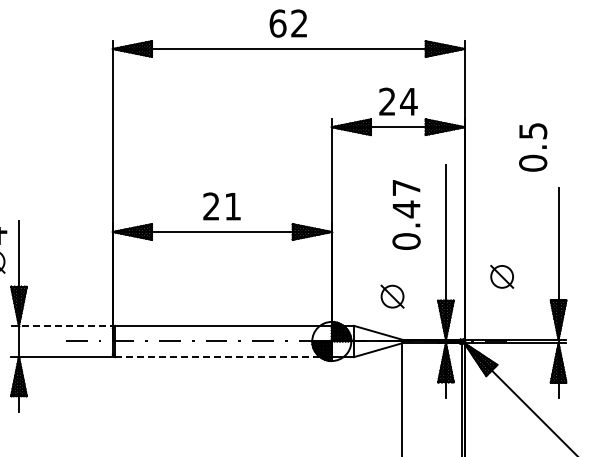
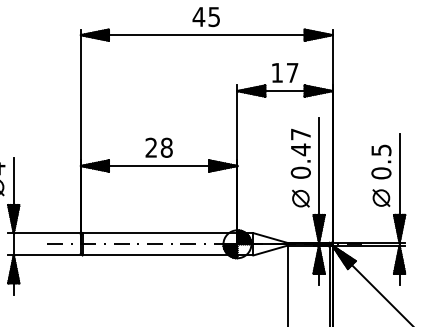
text: (288, 23) -> (206, 16), 62 -> 45
text: (398, 101) -> (285, 72), 24 -> 17
text: (533, 147) -> (381, 162), moved
text: (232, 206) -> (166, 147), 21 -> 28
text: (406, 214) -> (300, 153), moved
part: (502, 276) -> (381, 197), moved
part: (392, 296) -> (300, 198), moved
line: (62, 325) -> (44, 232), dashed -> solid
line: (223, 357) -> (160, 255), dashed -> solid

